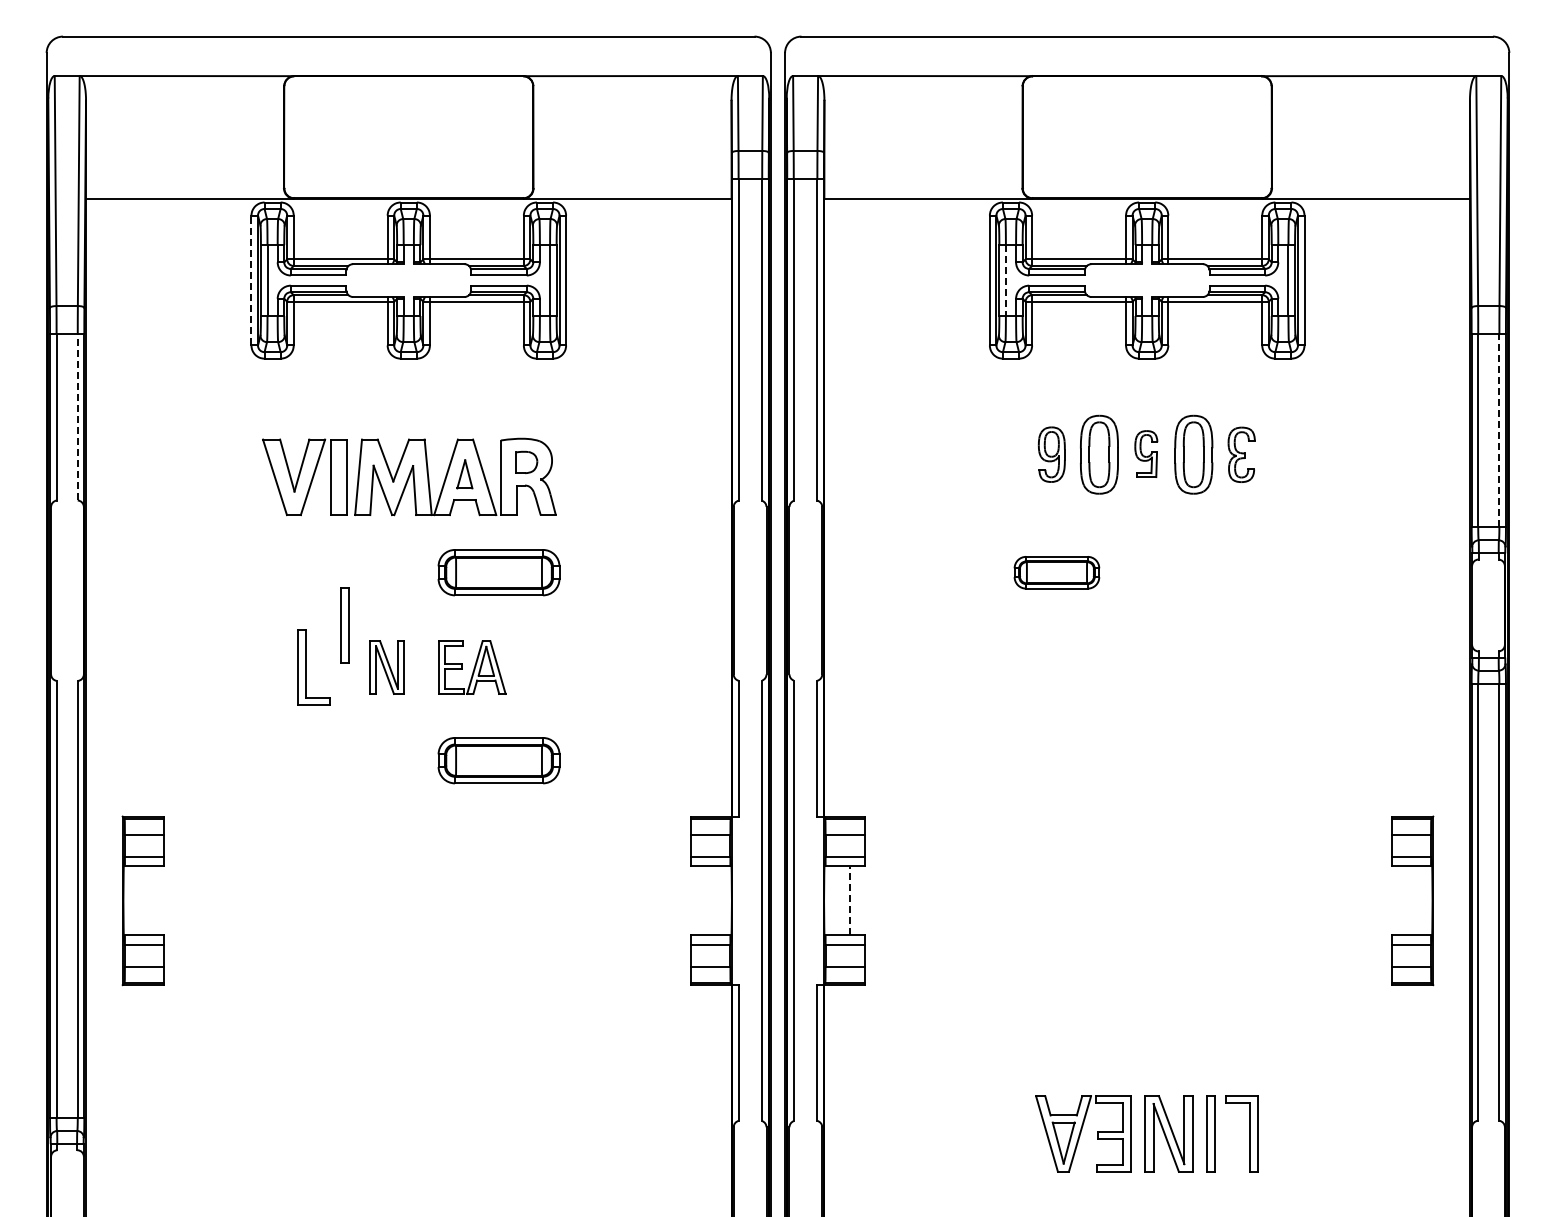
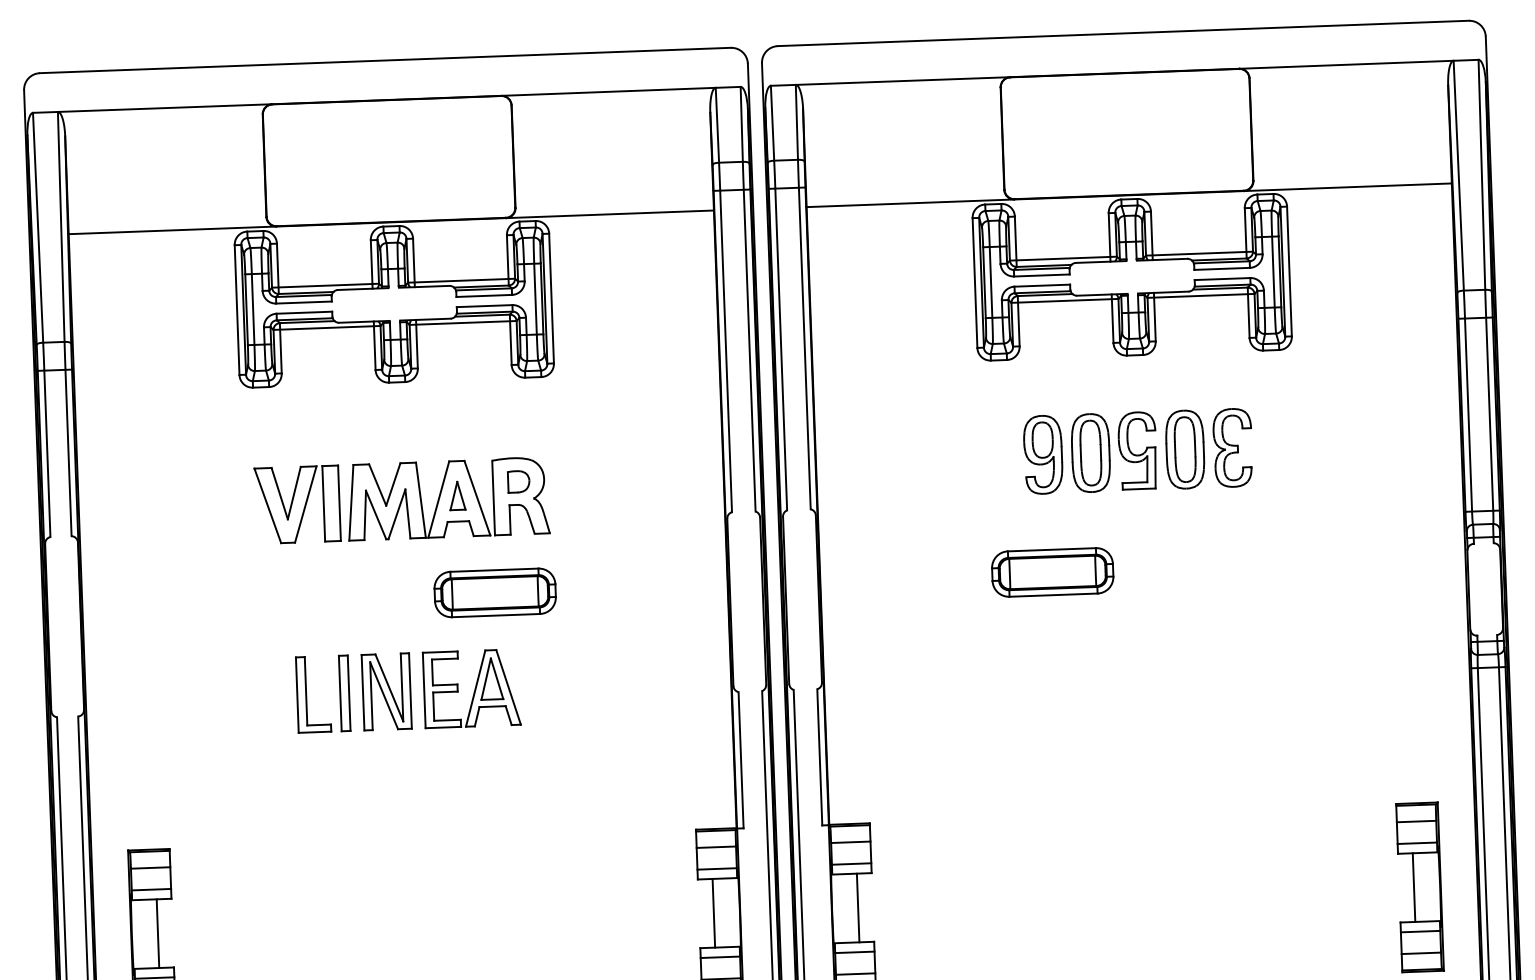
line: (251, 280) -> (237, 310), dashed -> solid
line: (1005, 281) -> (990, 283), dashed -> solid
line: (77, 416) -> (68, 452), dashed -> solid
line: (1499, 430) -> (1489, 414), dashed -> solid
part: (1146, 453) -> (1137, 450), size x1.67
part: (1051, 454) -> (1042, 454), size x1.43
part: (1241, 454) -> (1232, 447), size x1.43
part: (1056, 572) -> (1052, 572), size x1.43
part: (344, 625) -> (344, 693), moved
part: (386, 667) -> (386, 691), size x1.43
part: (472, 667) -> (472, 688), size x1.43
part: (498, 760) -> (501, 780), removed
line: (149, 900) -> (157, 933), added
line: (705, 900) -> (713, 912), added
line: (850, 900) -> (858, 907), dashed -> solid
line: (1406, 900) -> (1414, 887), added

